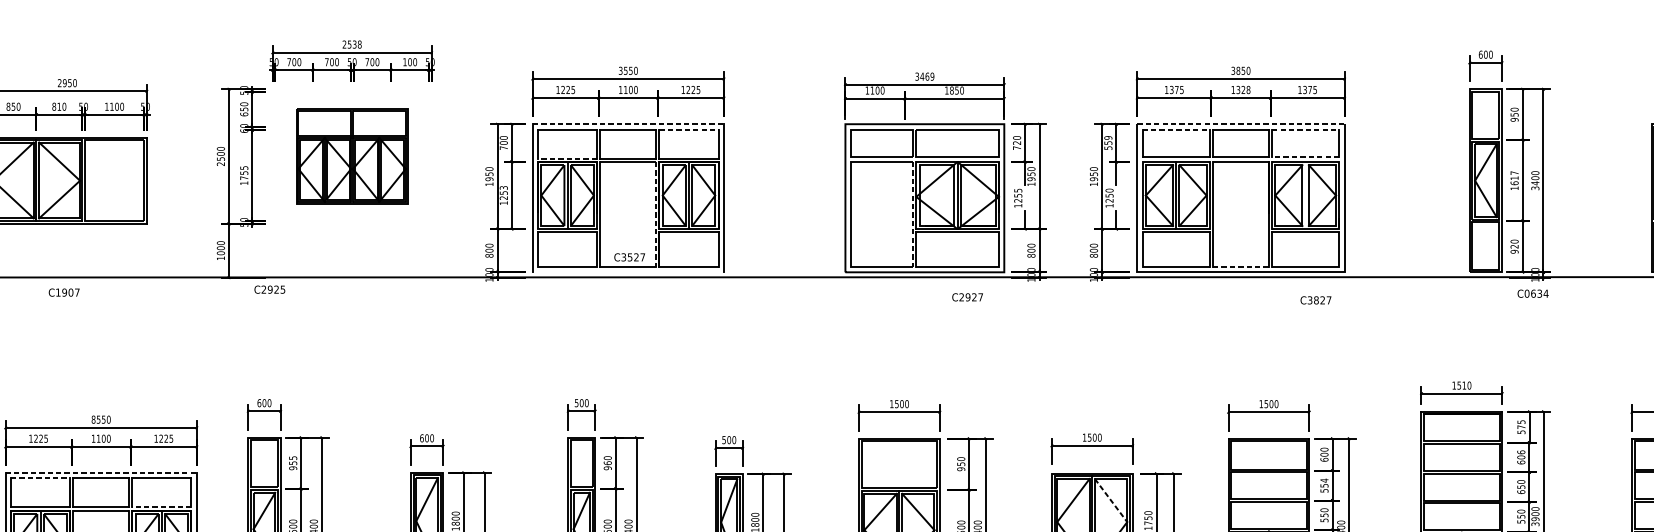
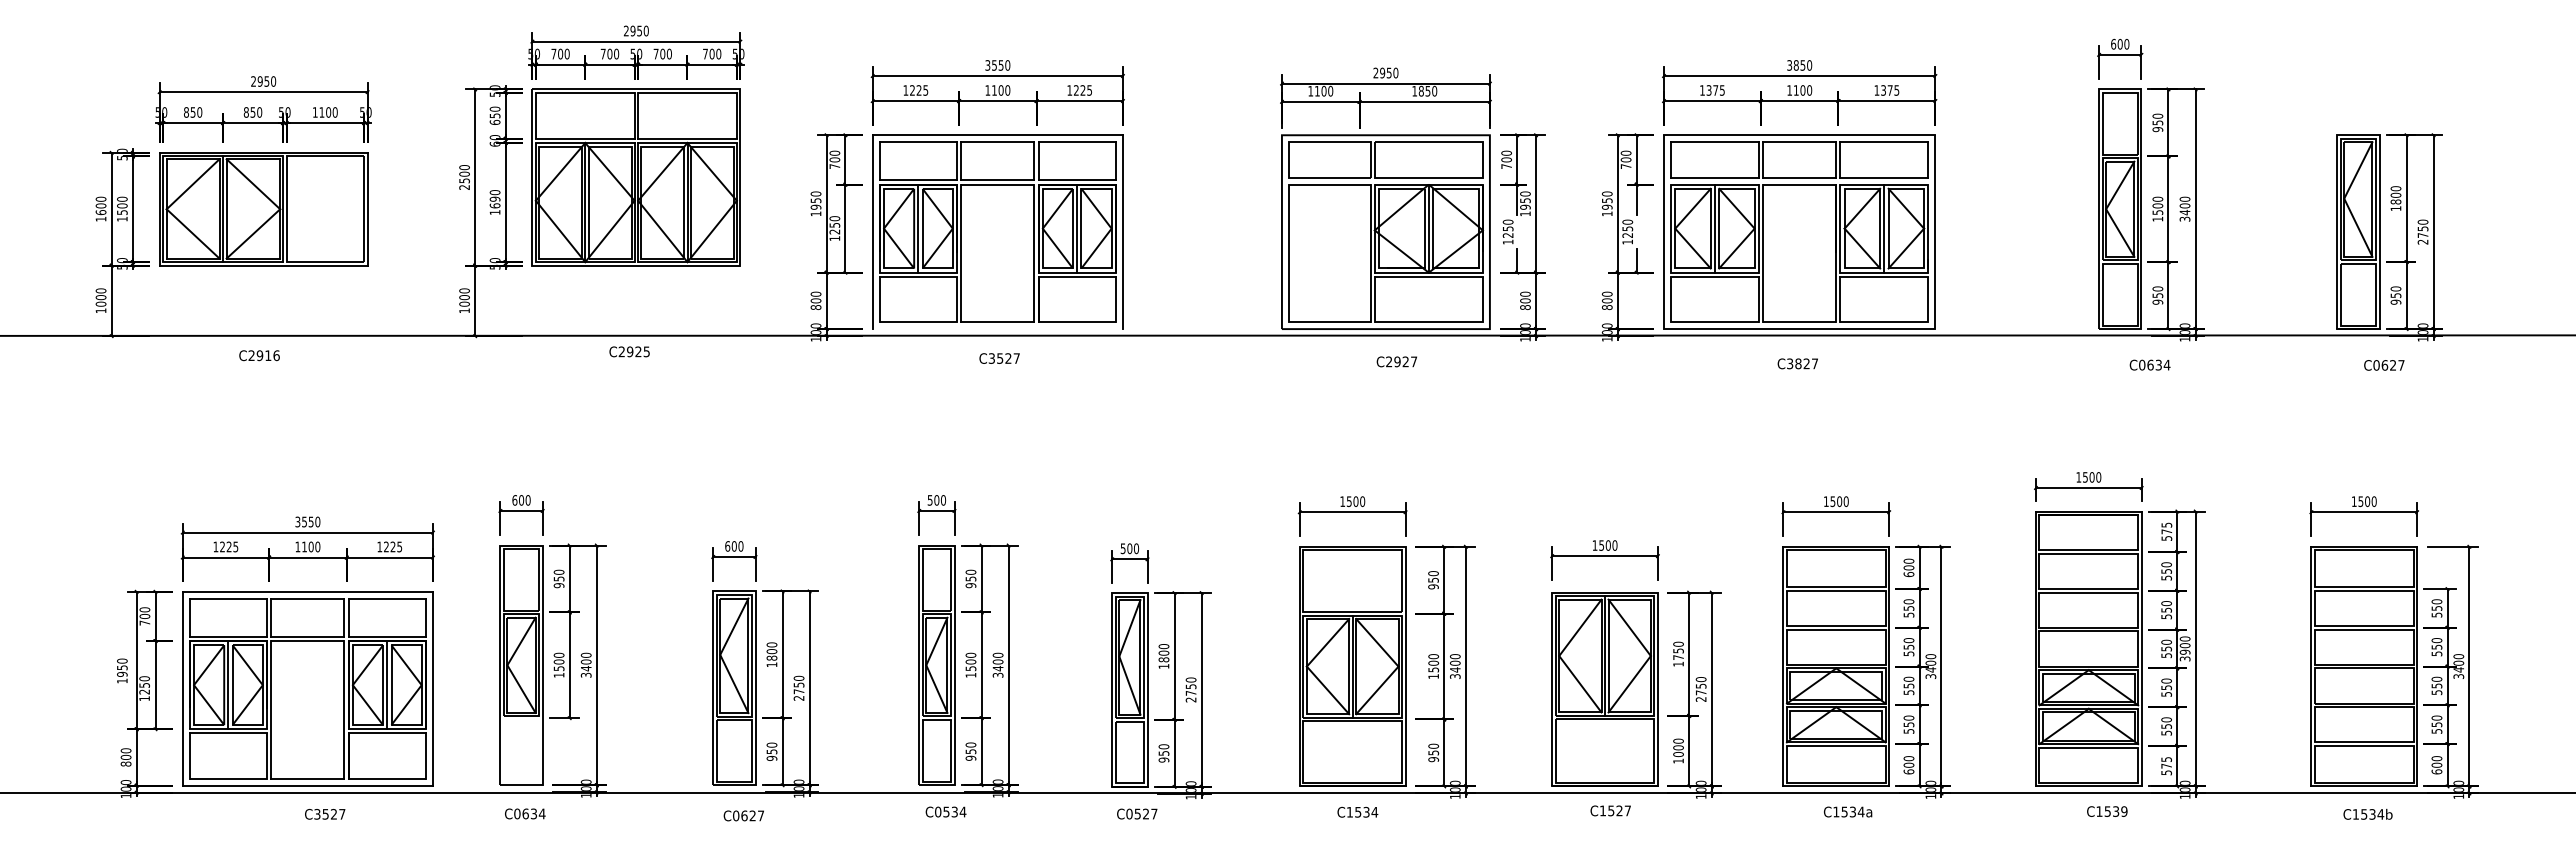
text: (354, 44) -> (639, 30), 2538 -> 2950
text: (405, 61) -> (705, 53), 100 -> 700
text: (924, 76) -> (1385, 72), 3469 -> 2950
text: (1243, 90) -> (1802, 90), 1328 -> 1100
text: (58, 106) -> (252, 112), 810 -> 850
line: (628, 124) -> (998, 135), dashed -> solid
line: (1240, 124) -> (1799, 135), dashed -> solid
line: (689, 129) -> (1077, 142), dashed -> solid
line: (1175, 129) -> (1714, 142), dashed -> solid
line: (1305, 129) -> (1884, 142), dashed -> solid
text: (1016, 142) -> (1506, 159), 720 -> 700
text: (1107, 142) -> (1625, 159), 559 -> 700
part: (351, 156) -> (635, 177), size x1.43
line: (1305, 156) -> (1884, 177), dashed -> solid
line: (567, 158) -> (918, 180), dashed -> solid
text: (243, 173) -> (494, 199), 1755 -> 1690
text: (1514, 177) -> (2157, 205), 1617 -> 1500
text: (503, 187) -> (834, 218), 1253 -> 1250
text: (1017, 190) -> (1507, 221), 1255 -> 1250
line: (1305, 195) -> (1884, 228), added
line: (656, 214) -> (1034, 253), dashed -> solid
line: (913, 214) -> (1370, 253), dashed -> solid
text: (1514, 246) -> (2157, 295), 920 -> 950
text: (629, 257) -> (999, 358), moved
line: (1240, 267) -> (1799, 322), dashed -> solid
text: (269, 289) -> (629, 351), moved
text: (67, 292) -> (263, 355), C1907 -> C2916
text: (1532, 293) -> (2149, 364), moved
text: (967, 297) -> (1396, 361), moved
text: (1315, 300) -> (1797, 363), moved
text: (1463, 385) -> (2091, 477), 1510 -> 1500
text: (93, 419) -> (297, 521), 8550 -> 3550
text: (292, 457) -> (558, 571), 955 -> 950
text: (1521, 457) -> (2166, 571), 606 -> 550
text: (607, 462) -> (970, 578), 960 -> 950
line: (101, 472) -> (308, 591), dashed -> solid
line: (40, 478) -> (228, 598), dashed -> solid
text: (1324, 480) -> (1908, 601), 554 -> 550
text: (1521, 491) -> (2166, 616), 650 -> 550
line: (1111, 501) -> (1630, 628), dashed -> solid
line: (162, 507) -> (387, 636), dashed -> solid

